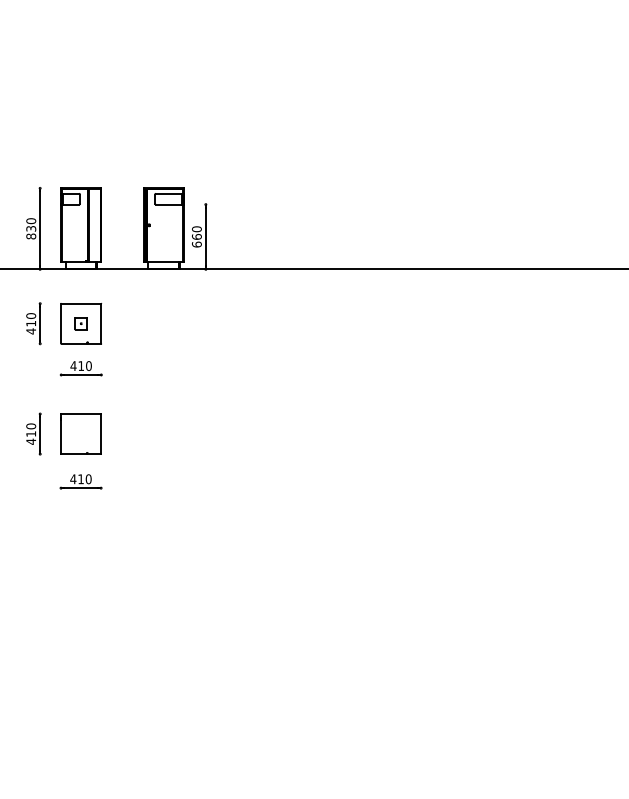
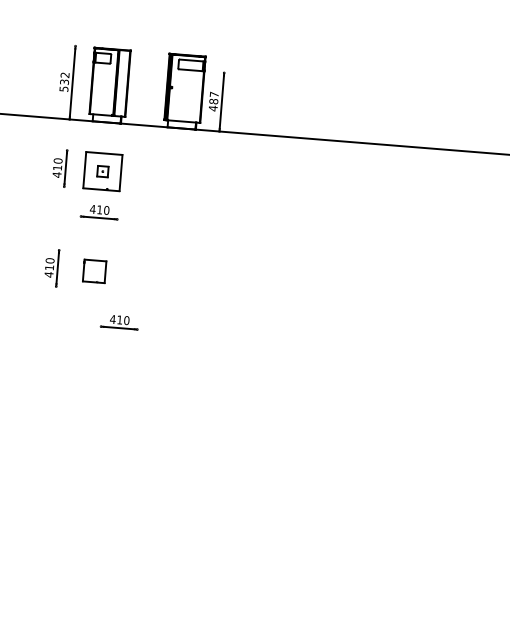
text: (31, 228) -> (64, 81), 830 -> 532
text: (196, 236) -> (213, 101), 660 -> 487
part: (80, 433) -> (94, 270), size x0.6
part: (80, 481) -> (119, 322), moved

